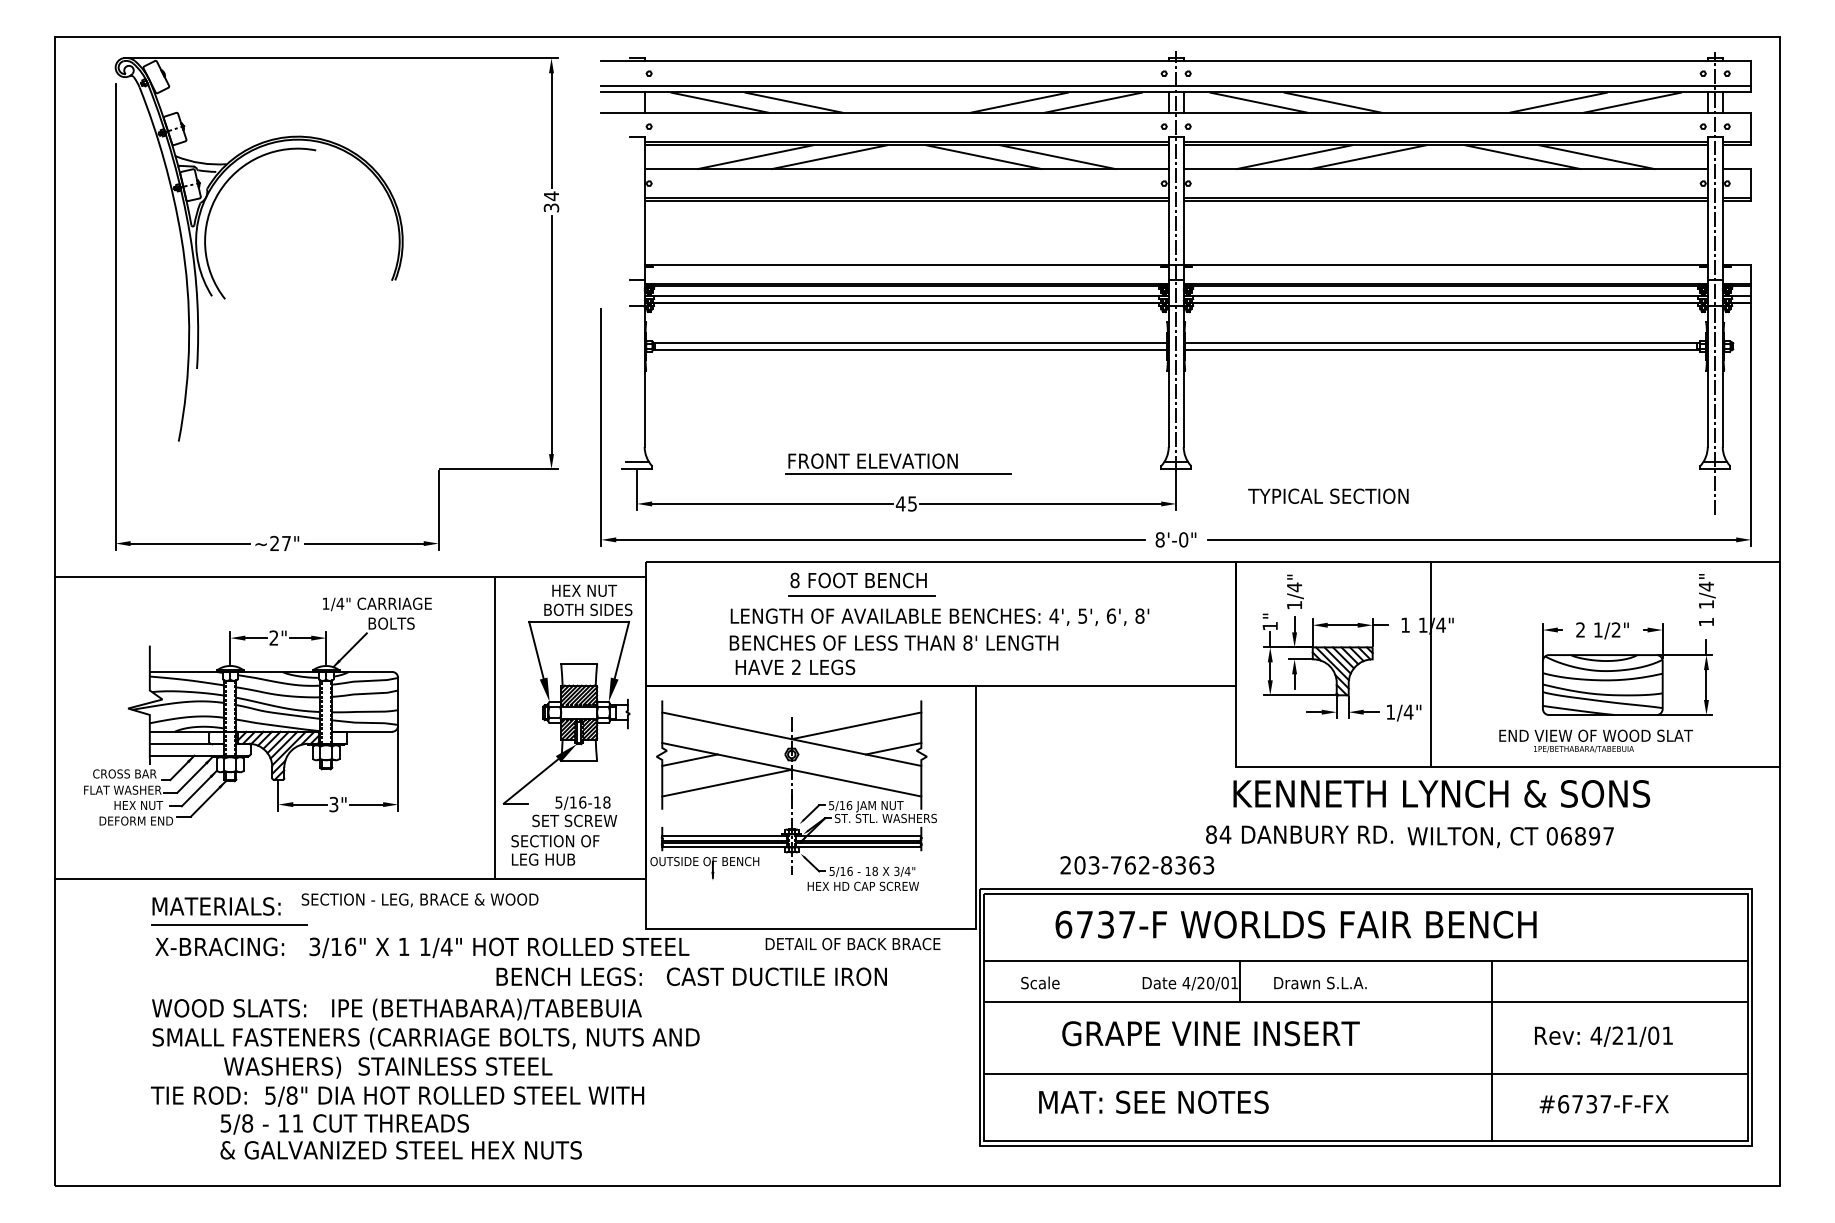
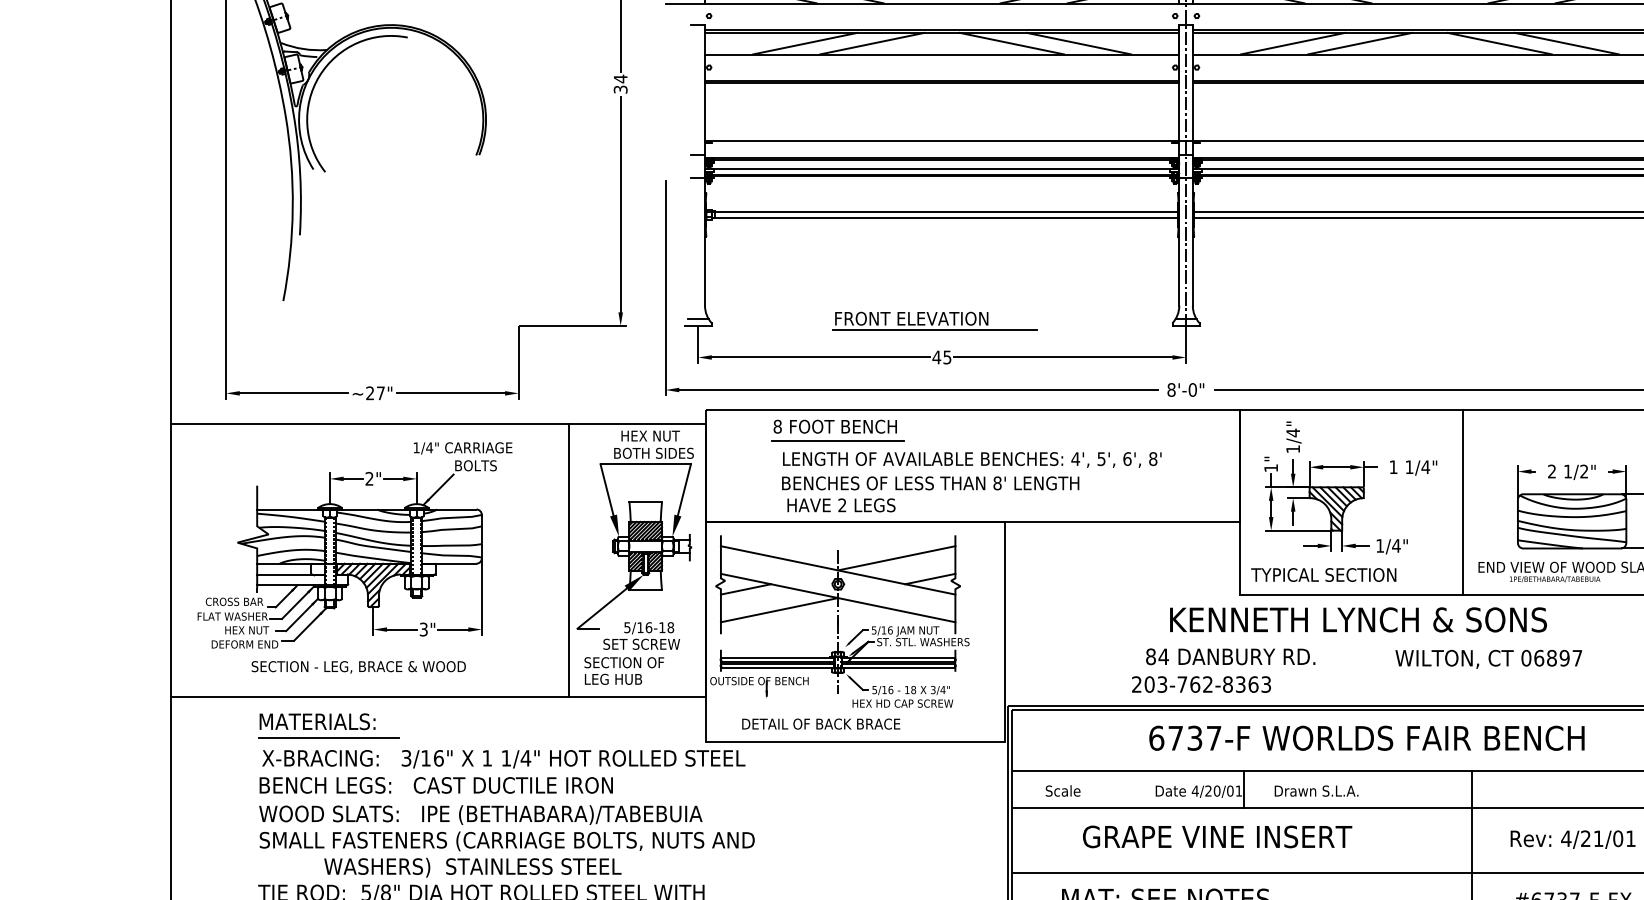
text: (1328, 495) -> (1323, 574), moved
part: (861, 584) -> (837, 430), moved
line: (1431, 664) -> (1463, 502), moved
text: (1441, 793) -> (1358, 619), moved
text: (1299, 834) -> (1230, 656), moved
text: (1137, 865) -> (1201, 684), moved
text: (419, 900) -> (358, 667), moved
text: (1295, 924) -> (1366, 738), moved
text: (852, 944) -> (820, 724), moved
text: (691, 976) -> (436, 785), moved

